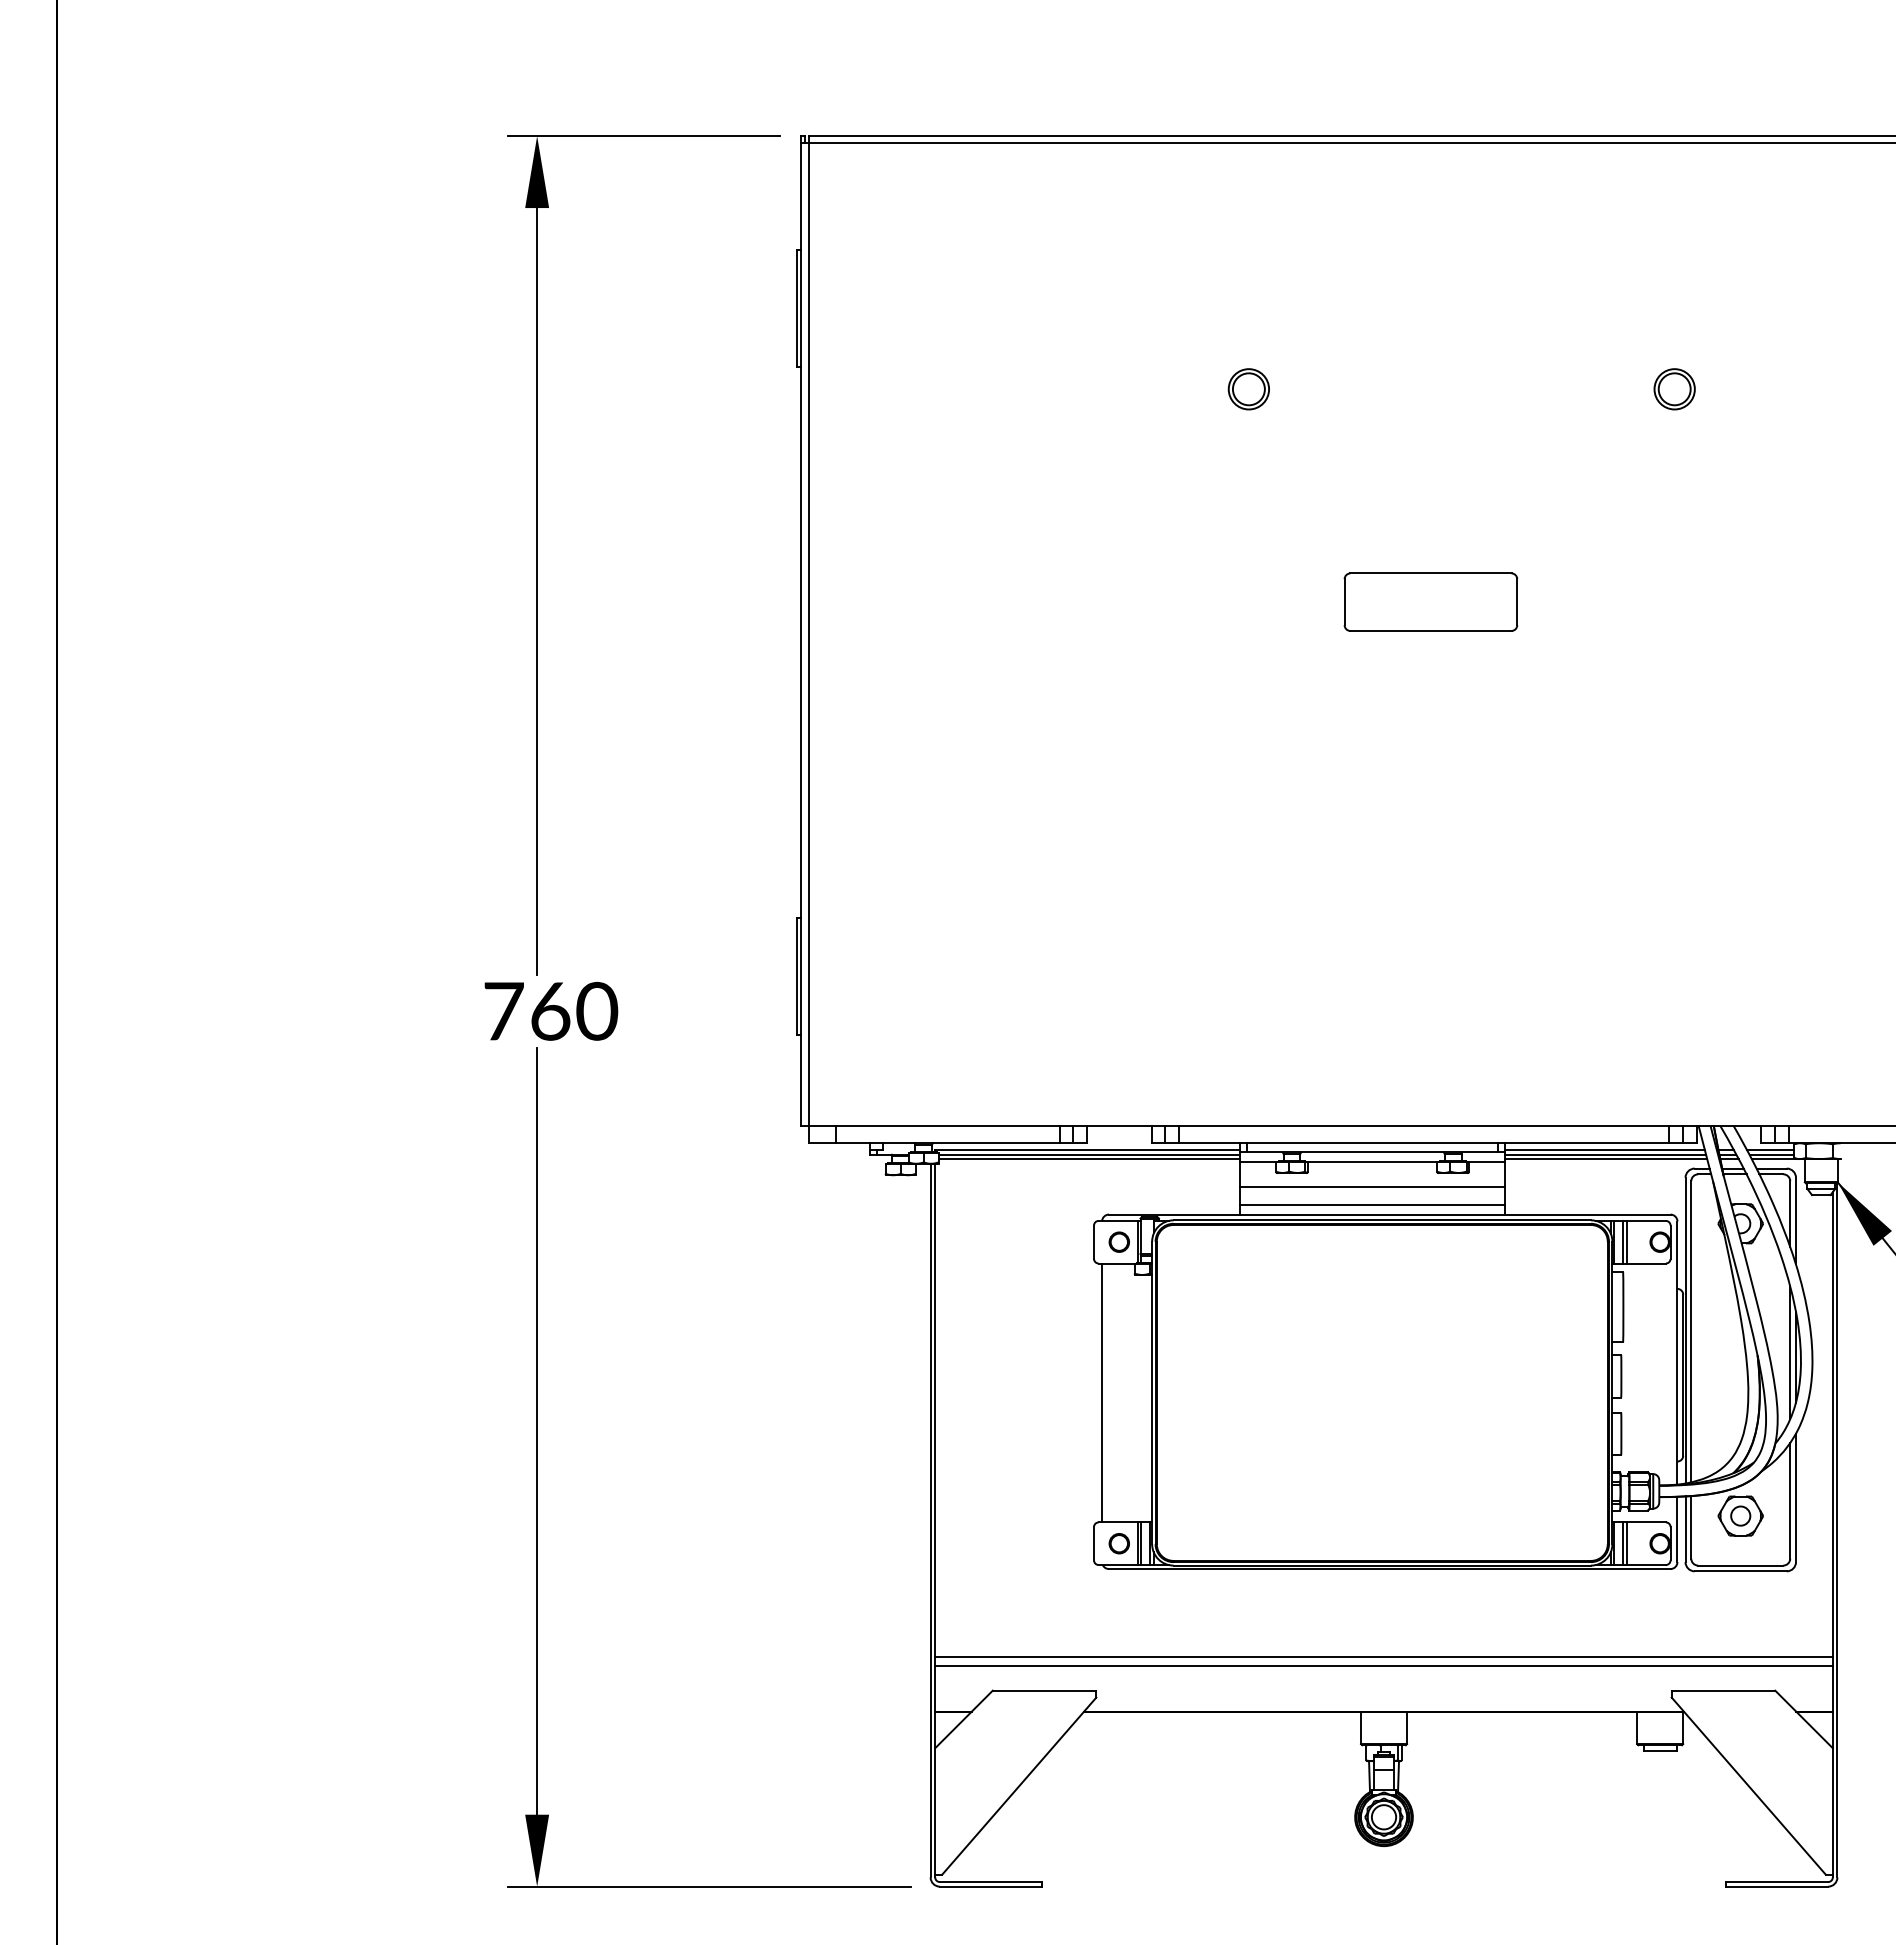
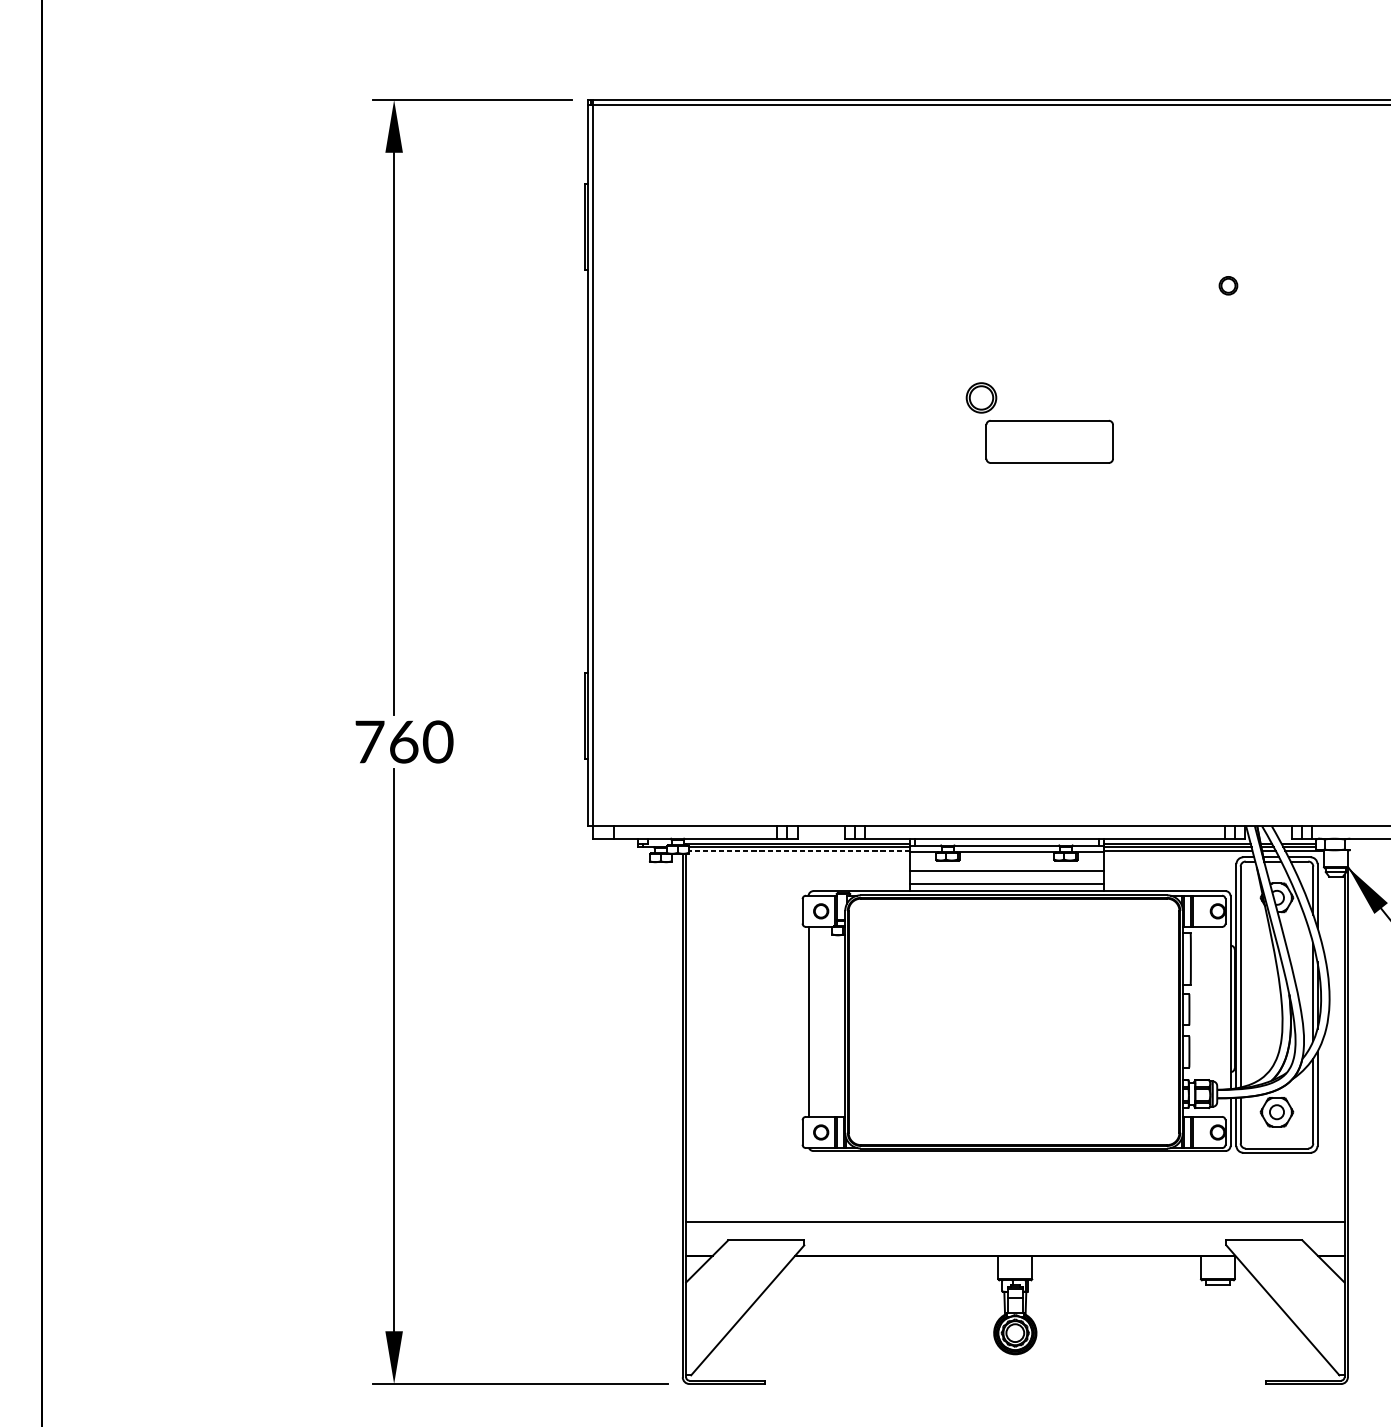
part: (1248, 389) -> (981, 398), moved
part: (1674, 389) -> (1228, 285), size x0.6
line: (1089, 1159) -> (799, 850), solid -> dashed
line: (1383, 1656) -> (1014, 1215), removed

